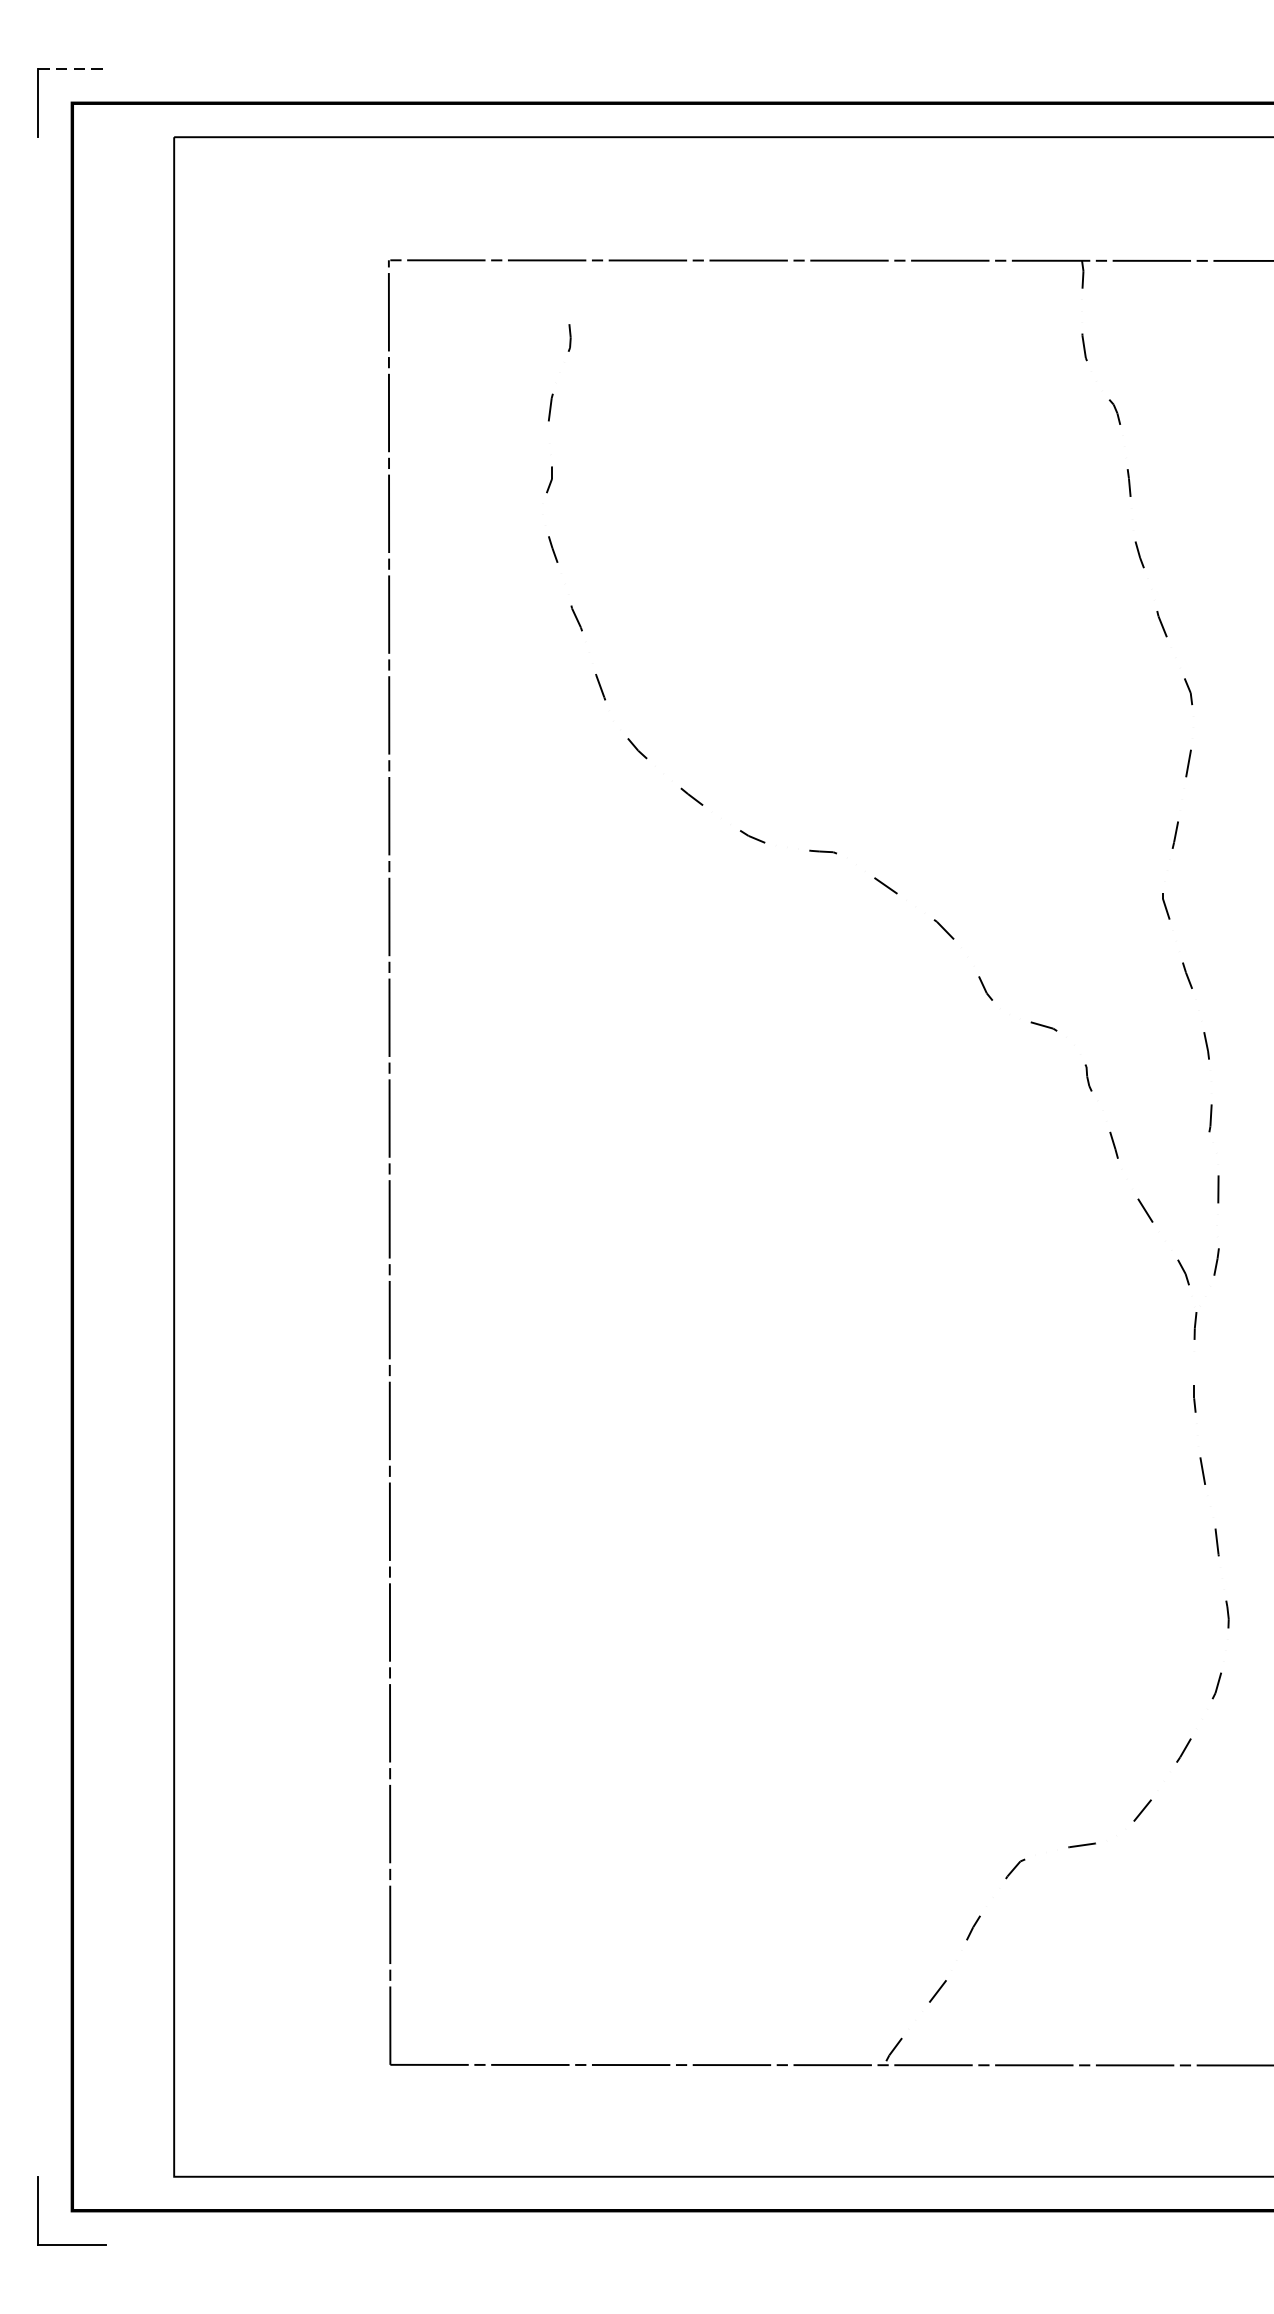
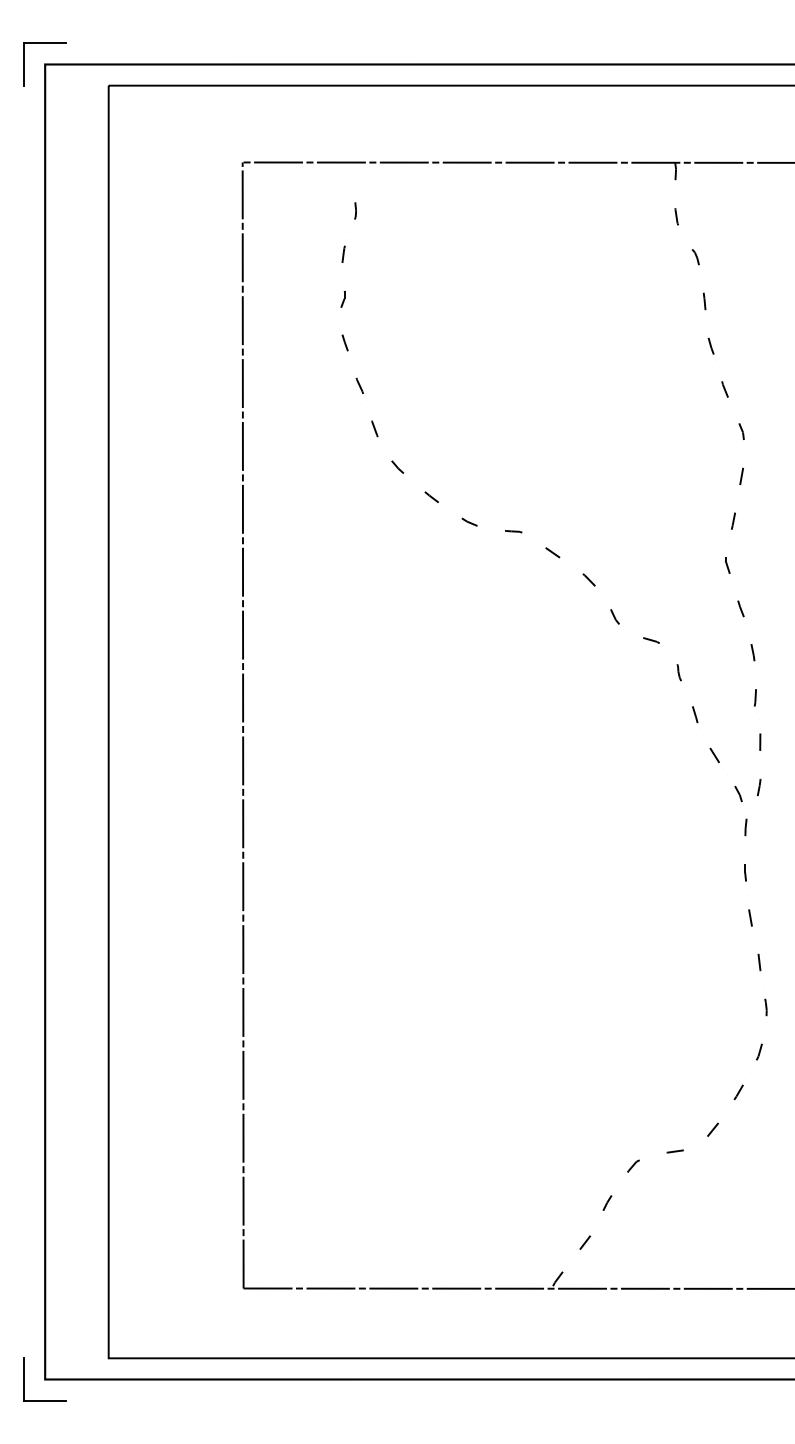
line: (72, 69) -> (45, 43), dashed -> solid

